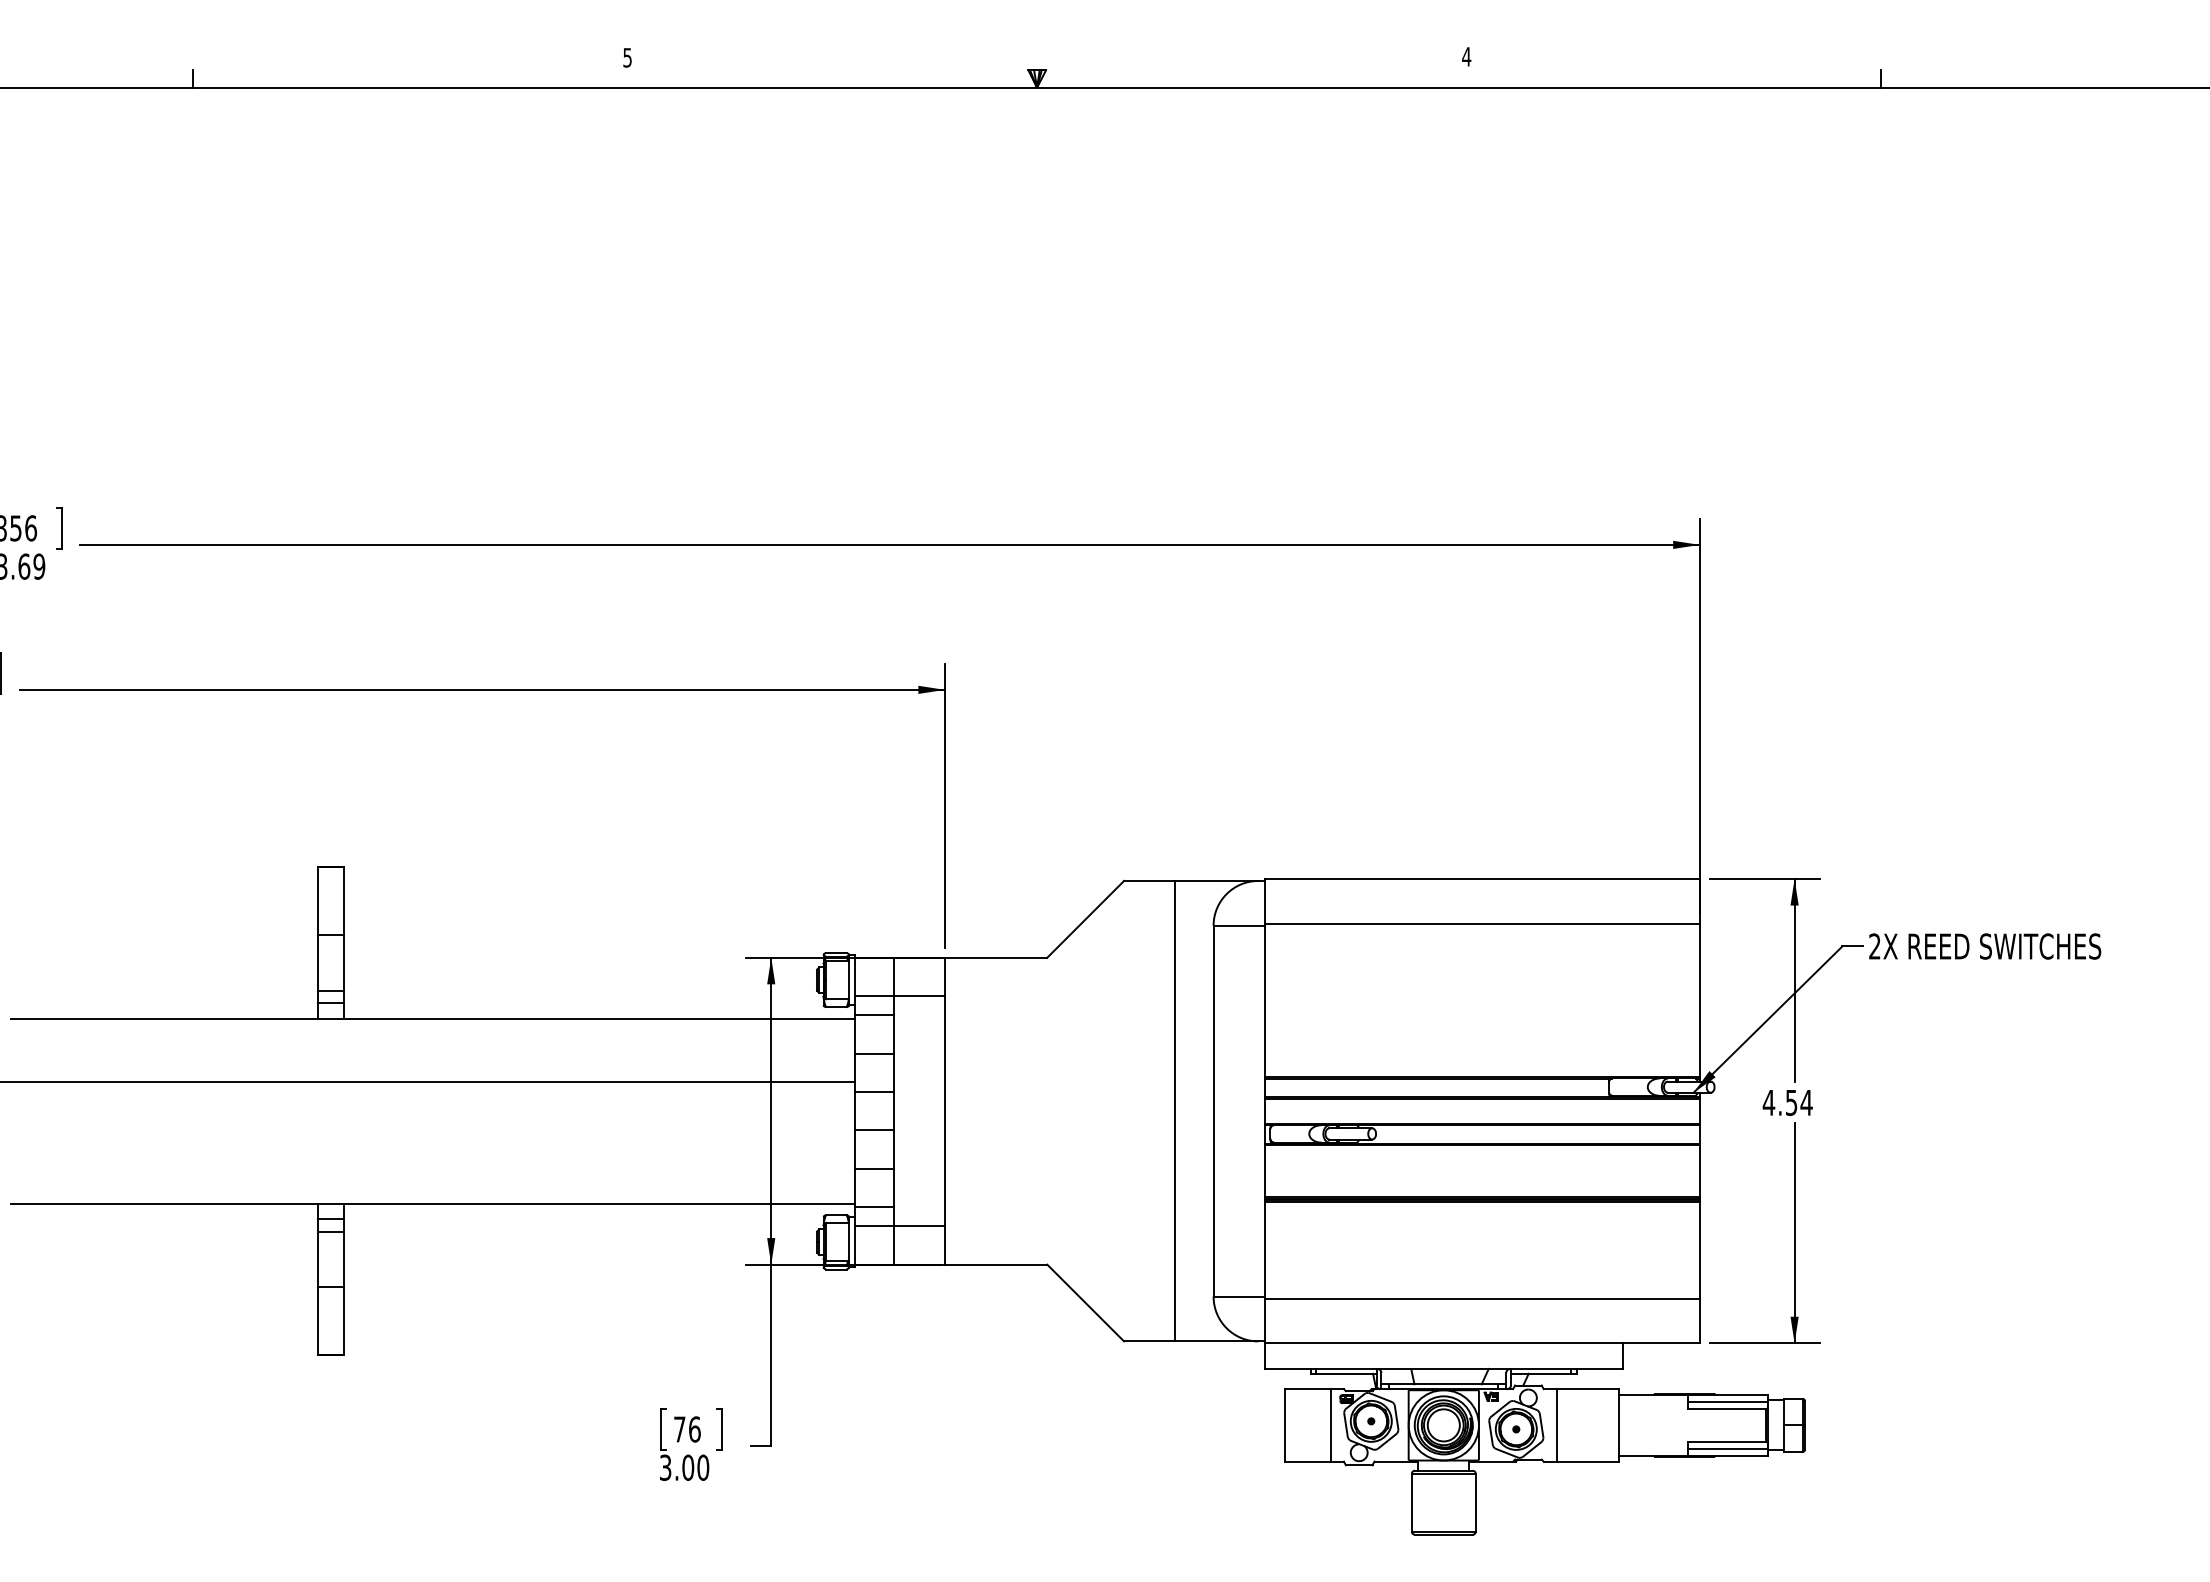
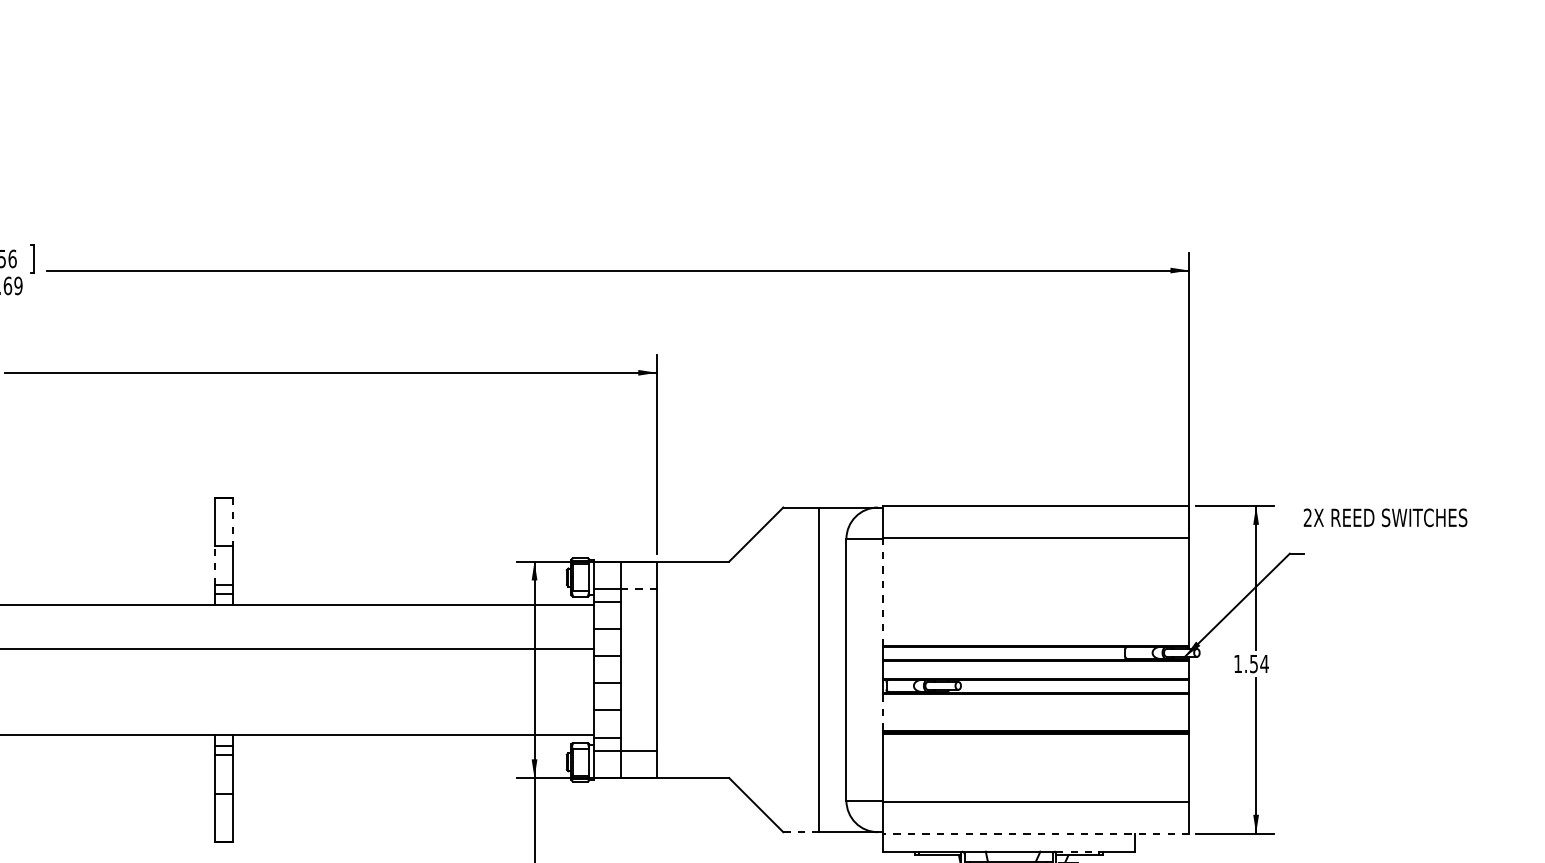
line: (343, 901) -> (232, 522), solid -> dashed
text: (1985, 946) -> (1385, 517), moved
line: (318, 962) -> (215, 565), solid -> dashed
line: (919, 996) -> (639, 589), solid -> dashed
line: (1264, 1000) -> (882, 591), solid -> dashed
text: (1768, 1102) -> (1237, 663), 4.54 -> 1.54
line: (1264, 1171) -> (882, 712), solid -> dashed
line: (1149, 1341) -> (801, 832), solid -> dashed
line: (1482, 1343) -> (1036, 833), solid -> dashed
line: (1541, 1368) -> (1077, 851), solid -> dashed

